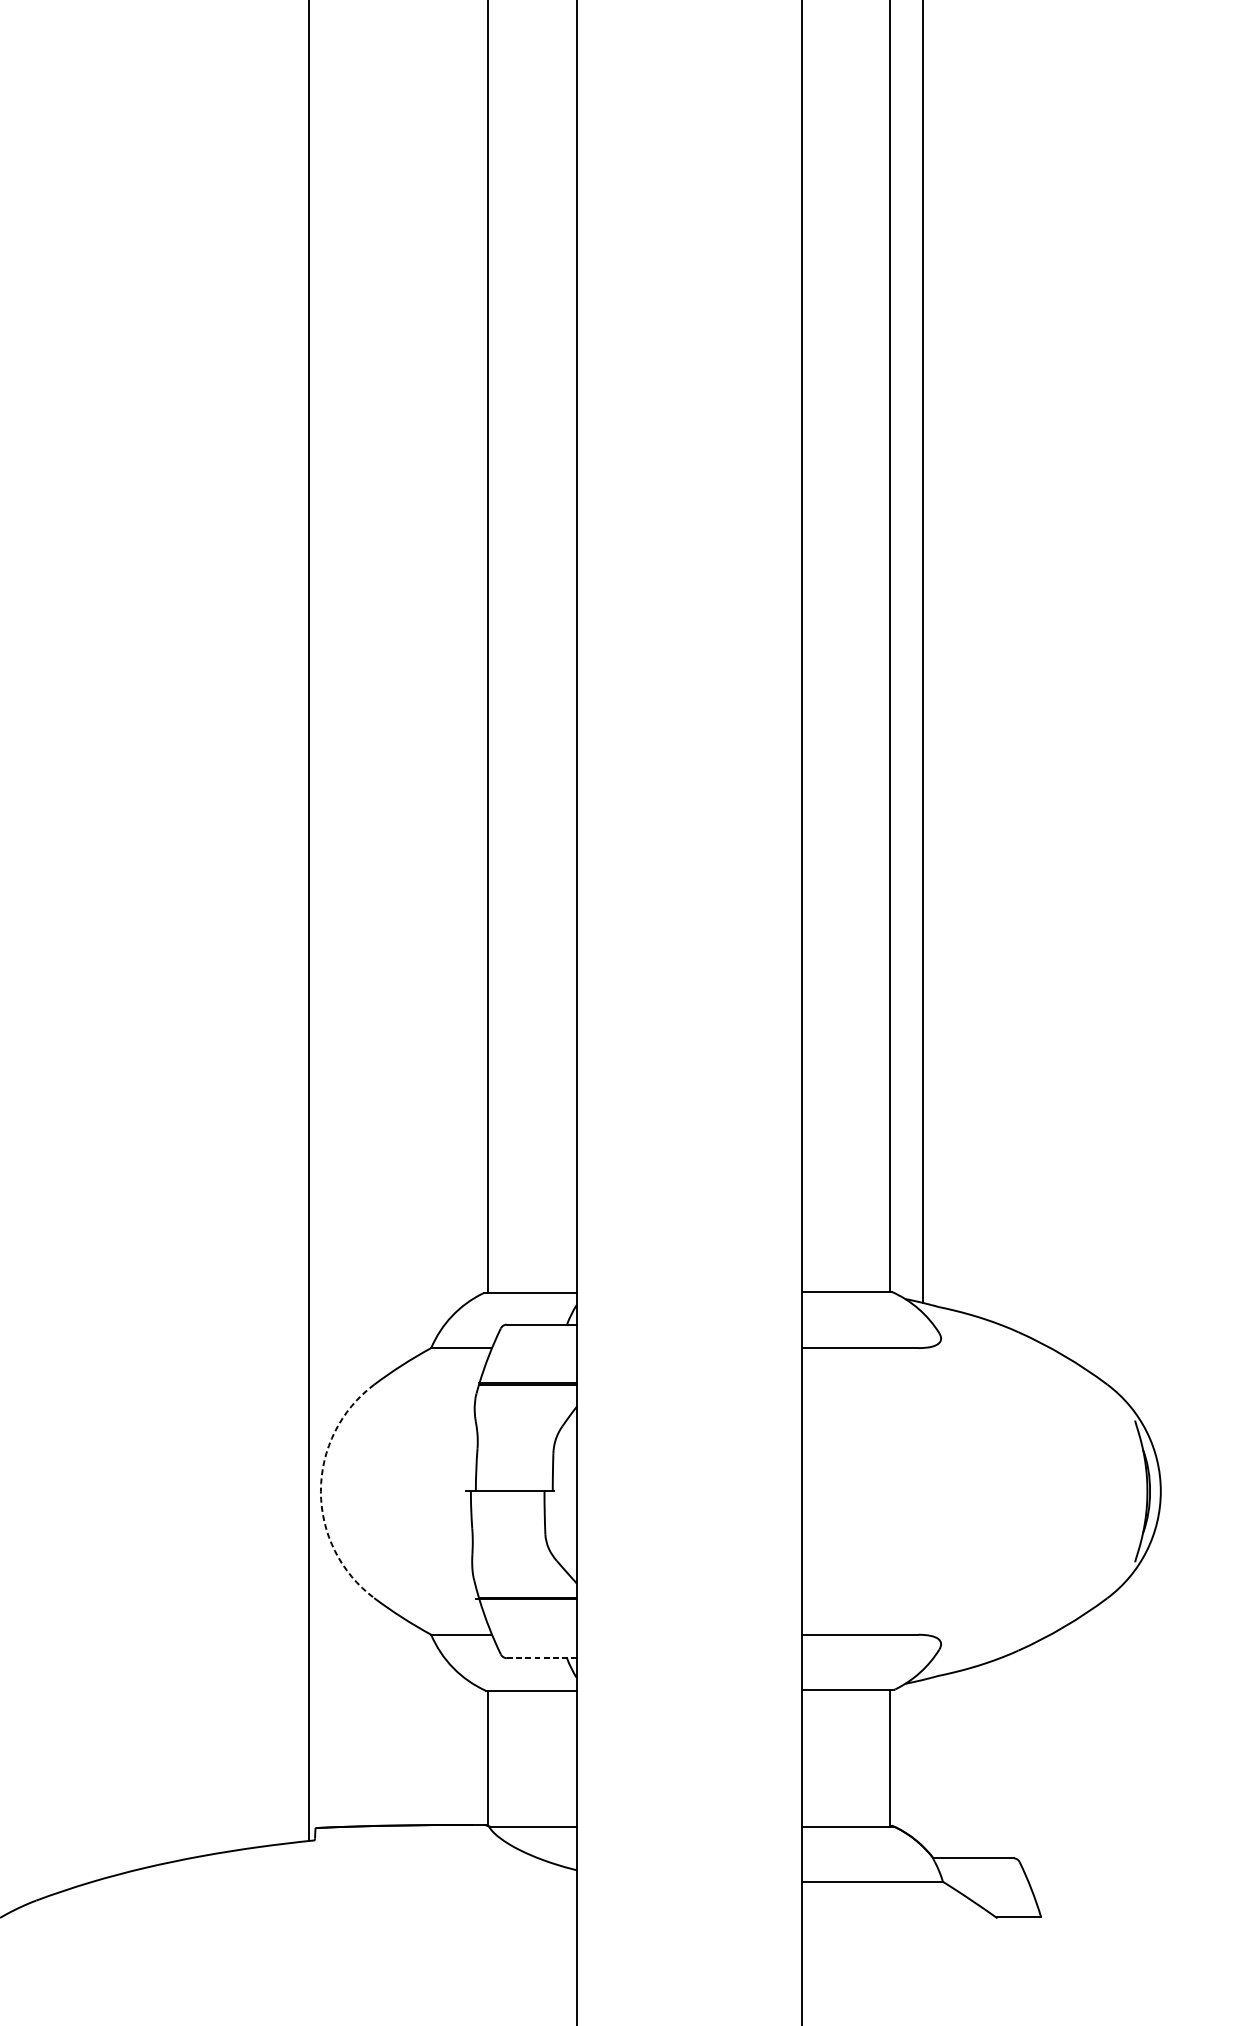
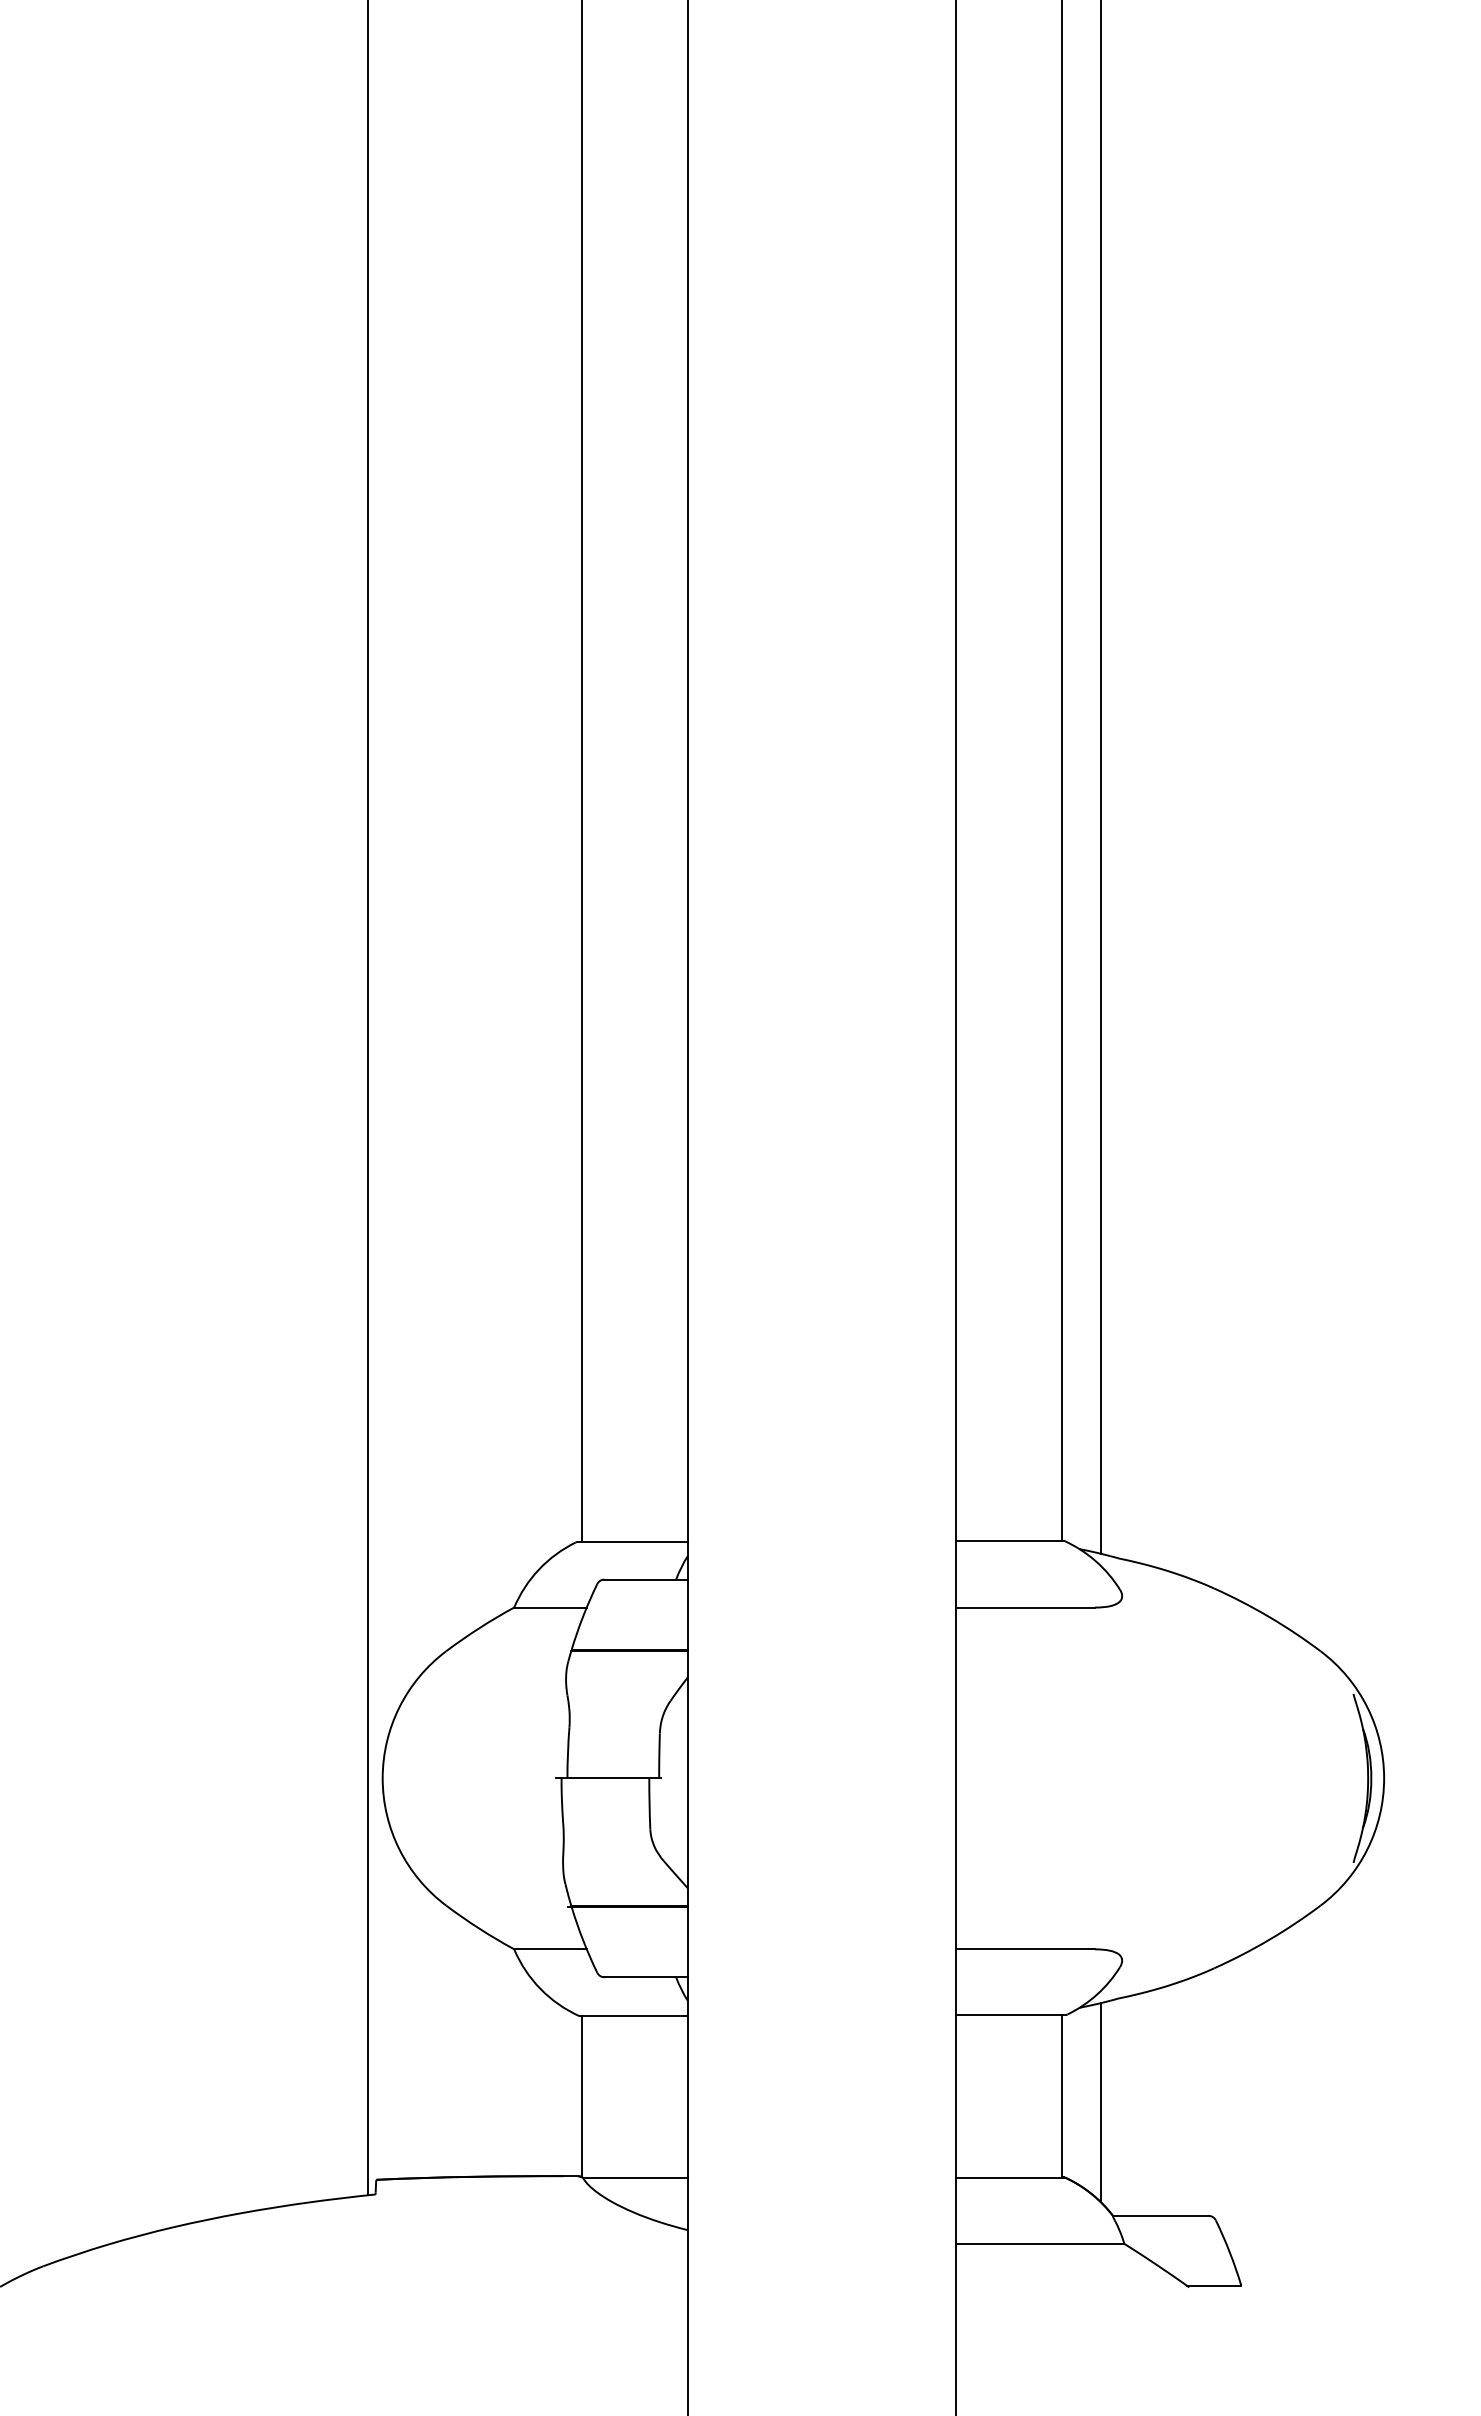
arc: (320, 1491) -> (382, 1778), dashed -> solid
line: (542, 1658) -> (646, 1977), dashed -> solid
line: (922, 1763) -> (1100, 2102), added

